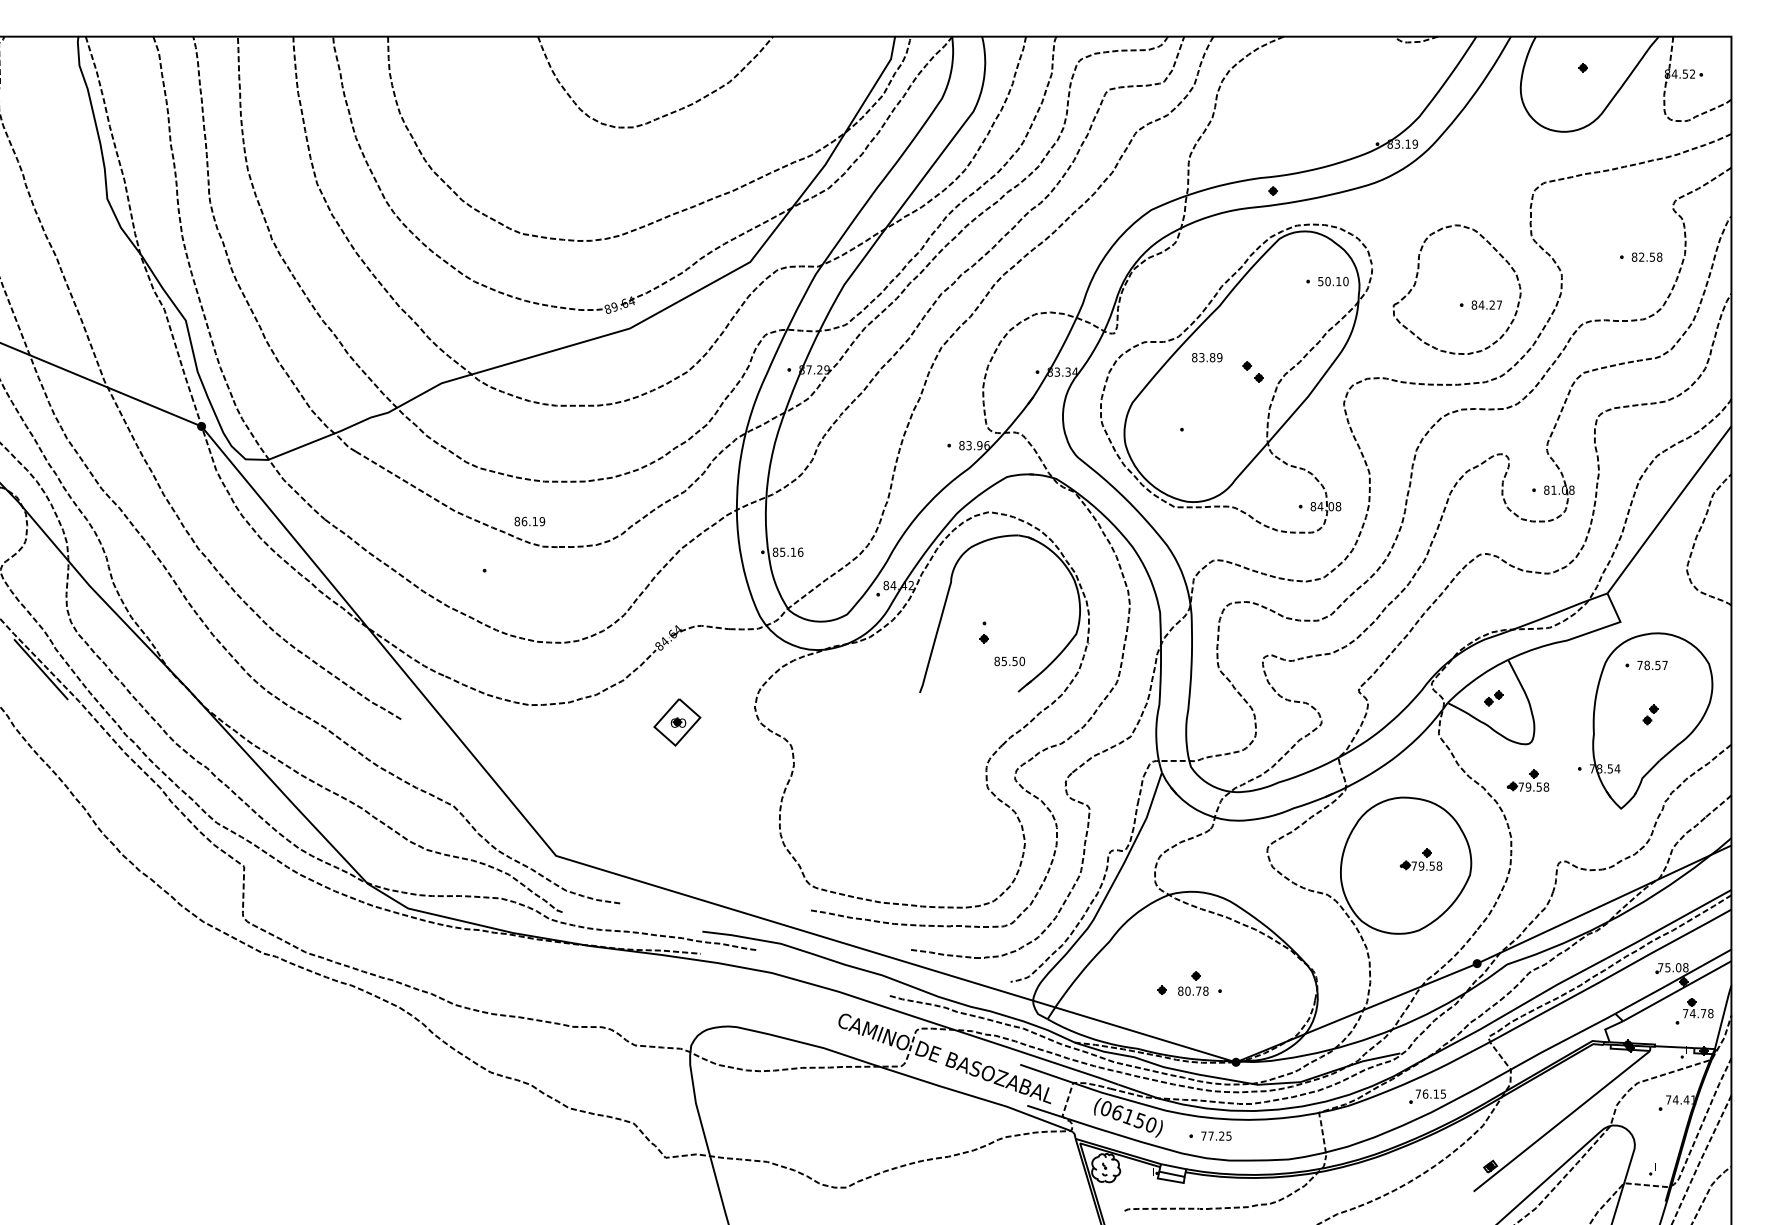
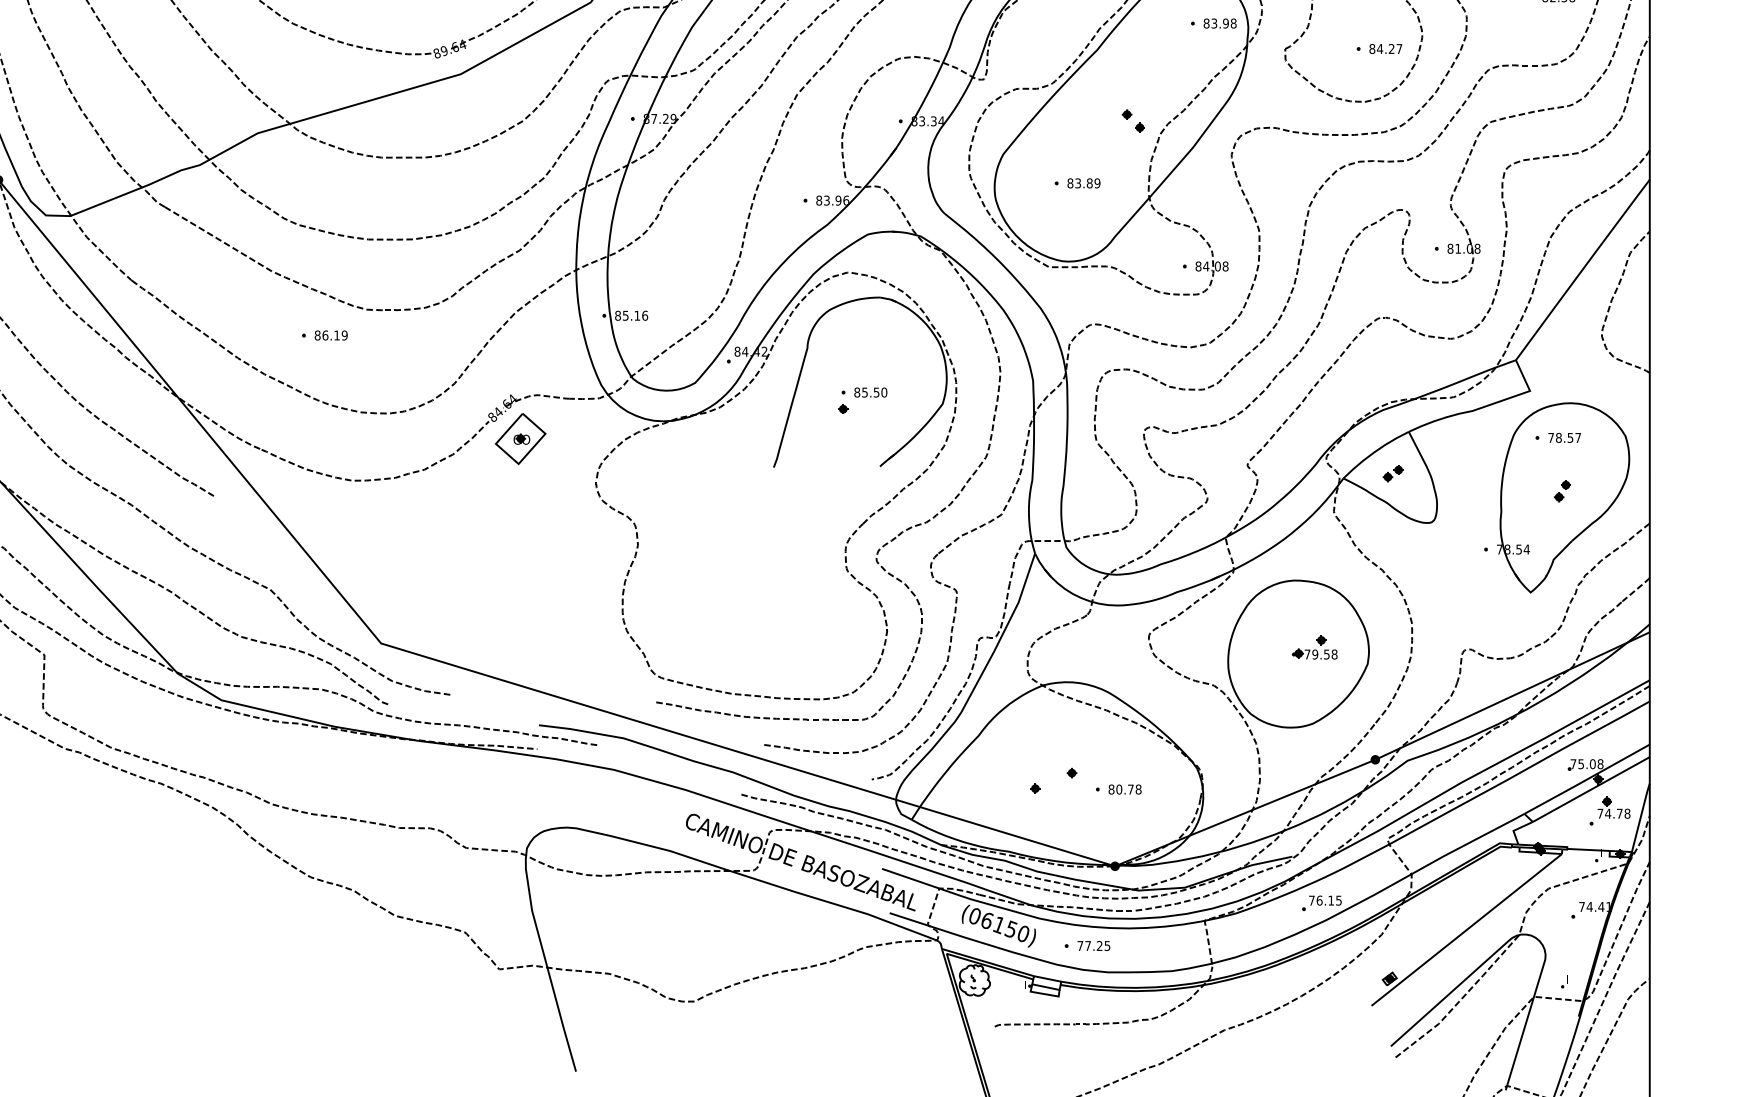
text: (1333, 281) -> (1220, 23), 50.10 -> 83.98
text: (1207, 357) -> (1084, 183), moved
text: (529, 521) -> (330, 335), moved
text: (1009, 661) -> (870, 392), moved
part: (677, 722) -> (520, 439), moved
part: (1527, 780) -> (1429, 562), removed
text: (1193, 990) -> (1125, 788), moved

